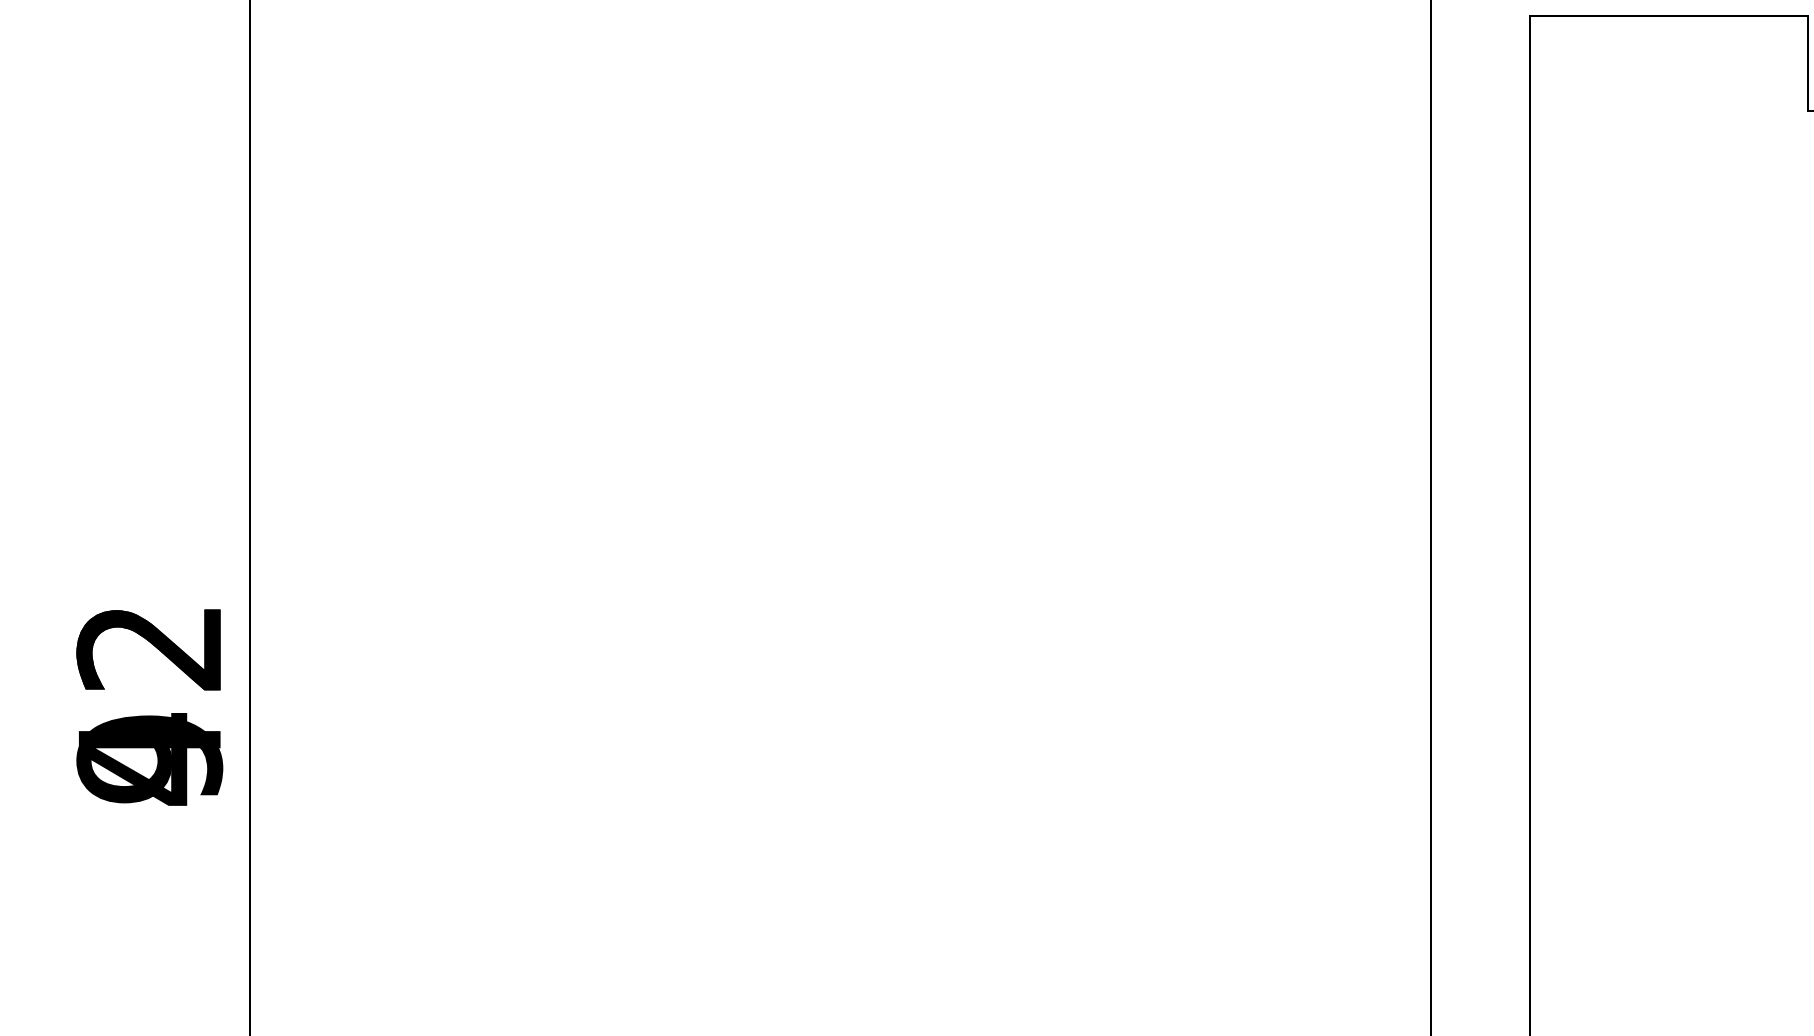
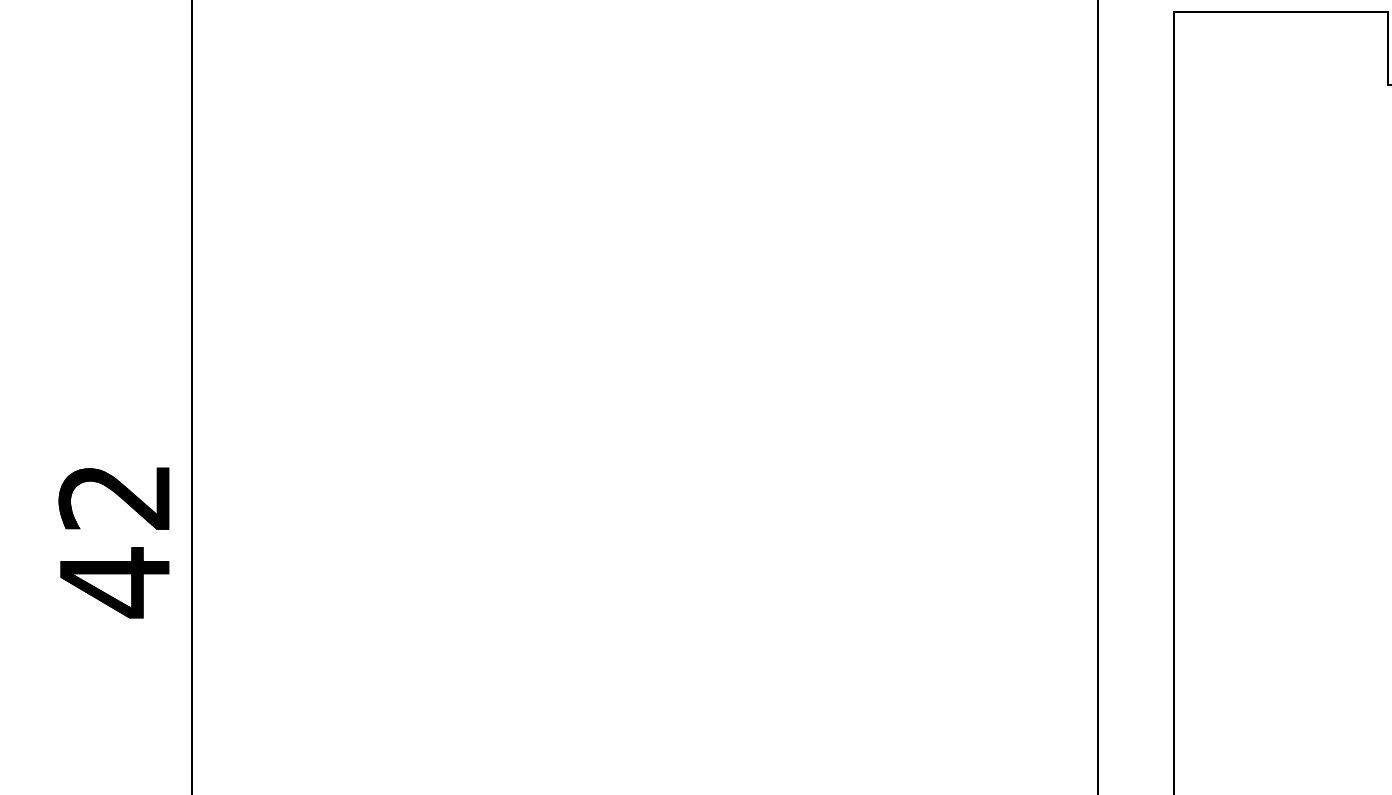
text: (149, 759) -> (114, 582), 92 -> 42

